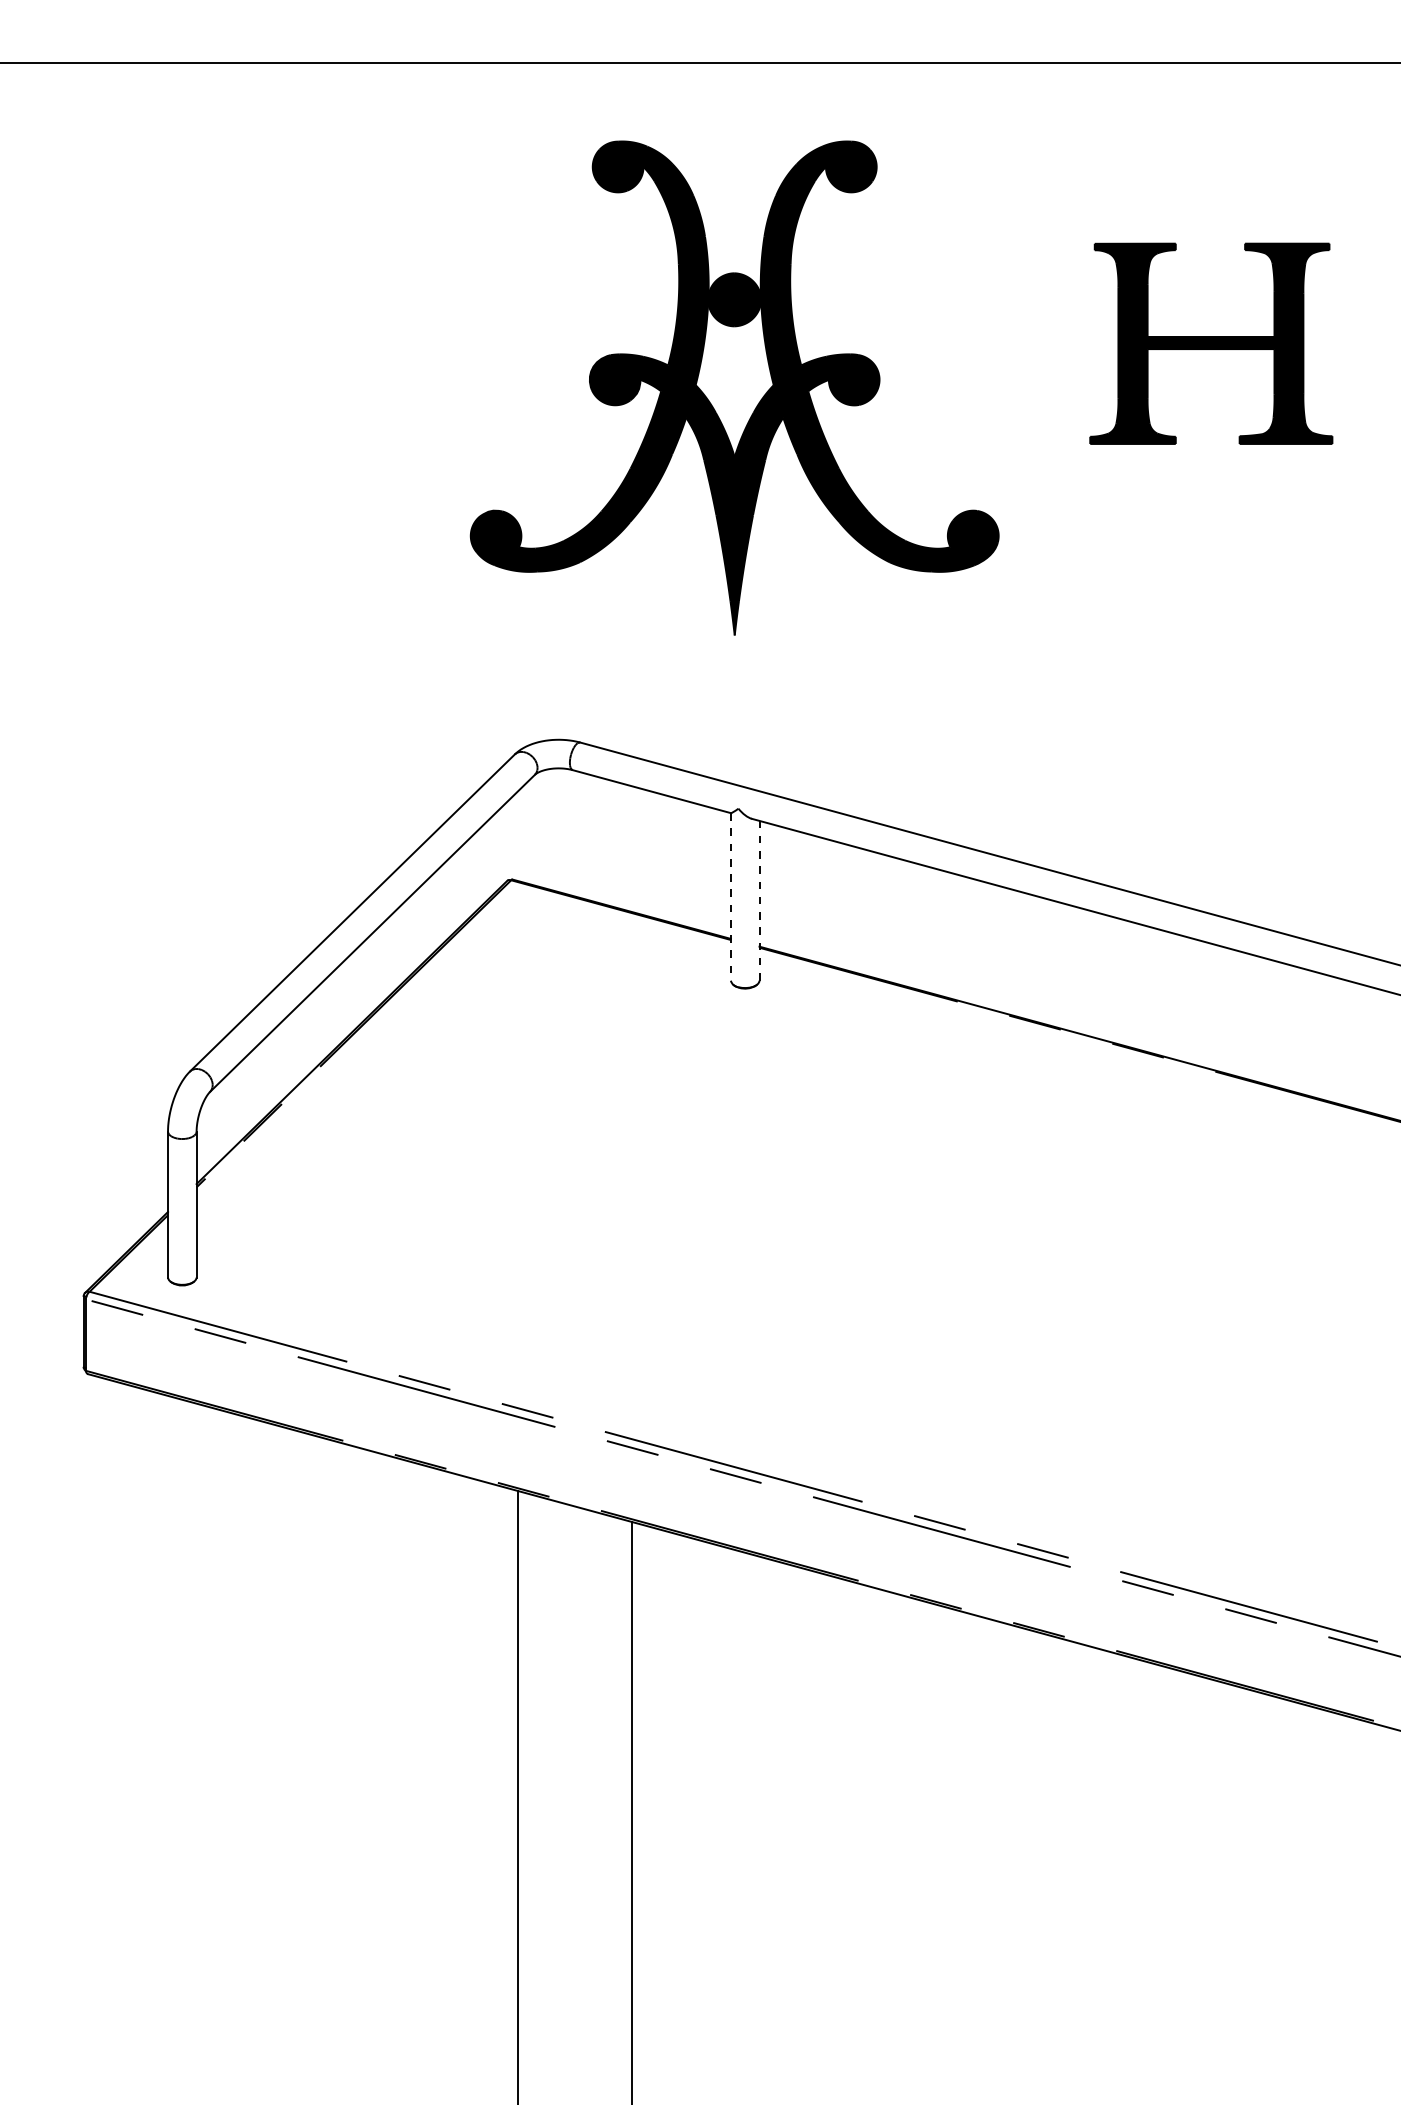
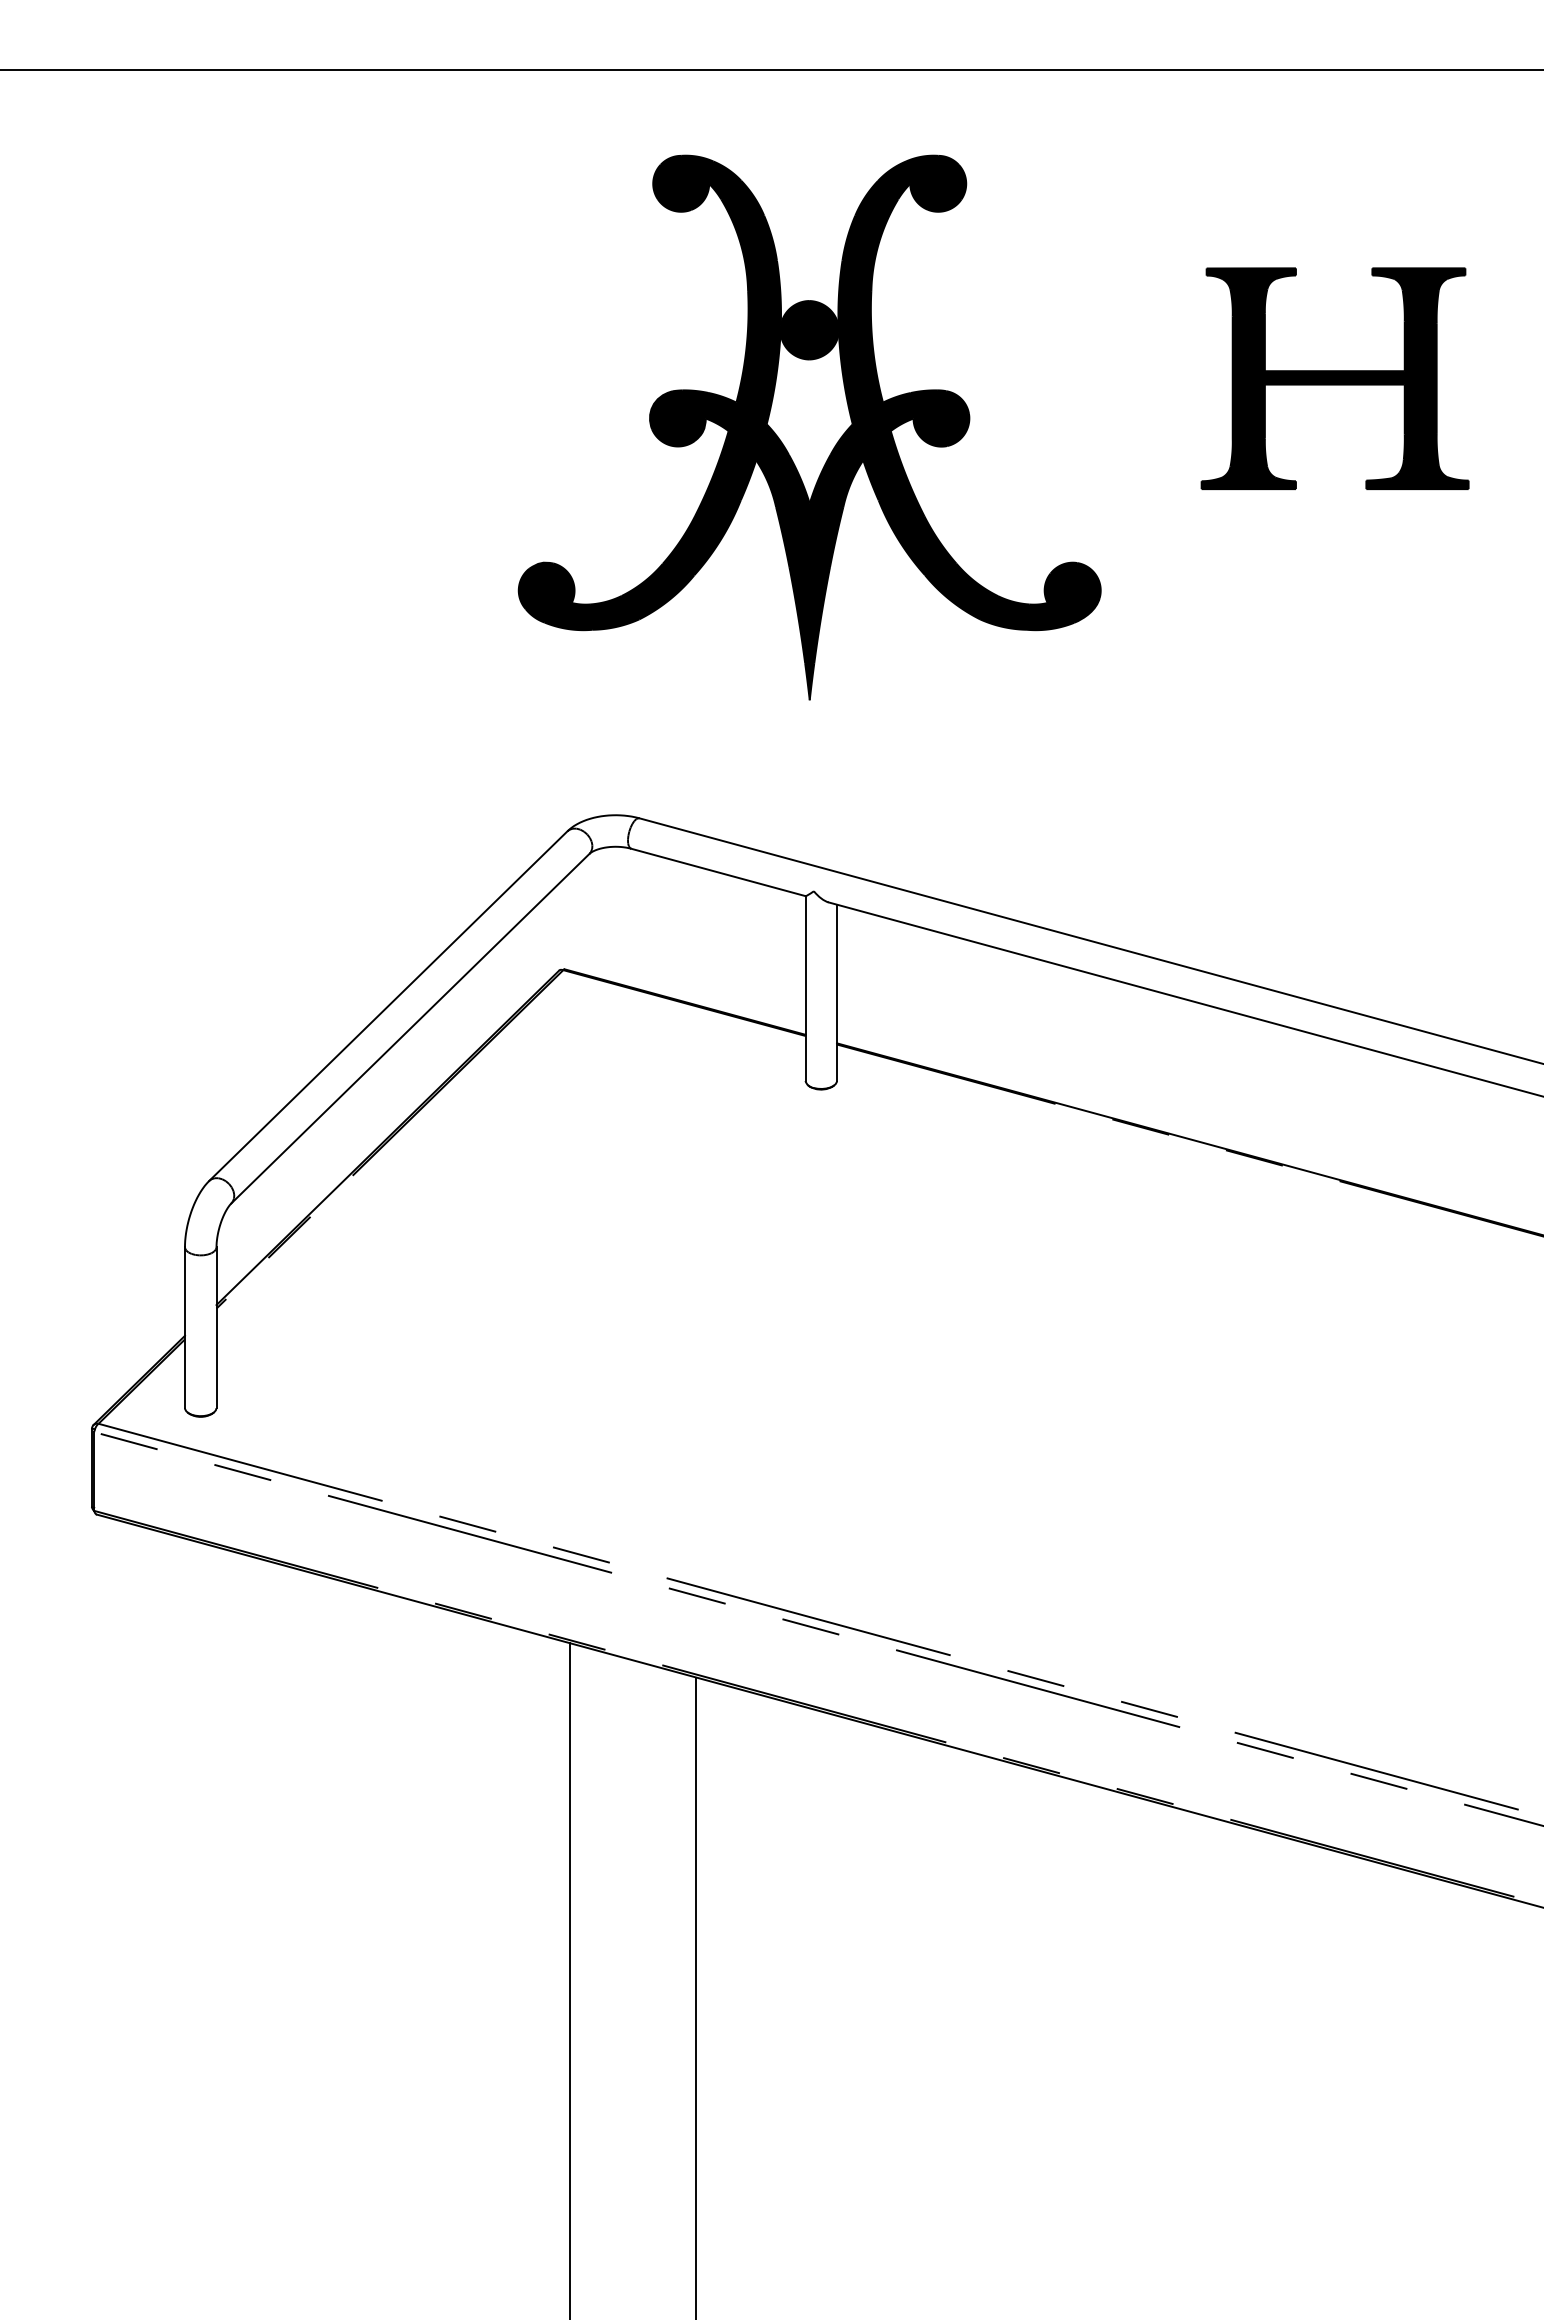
line: (730, 896) -> (805, 988), dashed -> solid
line: (759, 900) -> (837, 992), dashed -> solid

